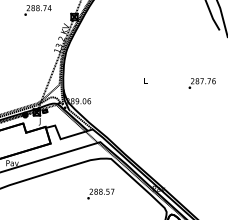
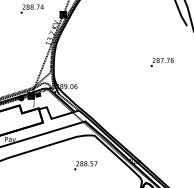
text: (201, 83) -> (161, 62), moved

